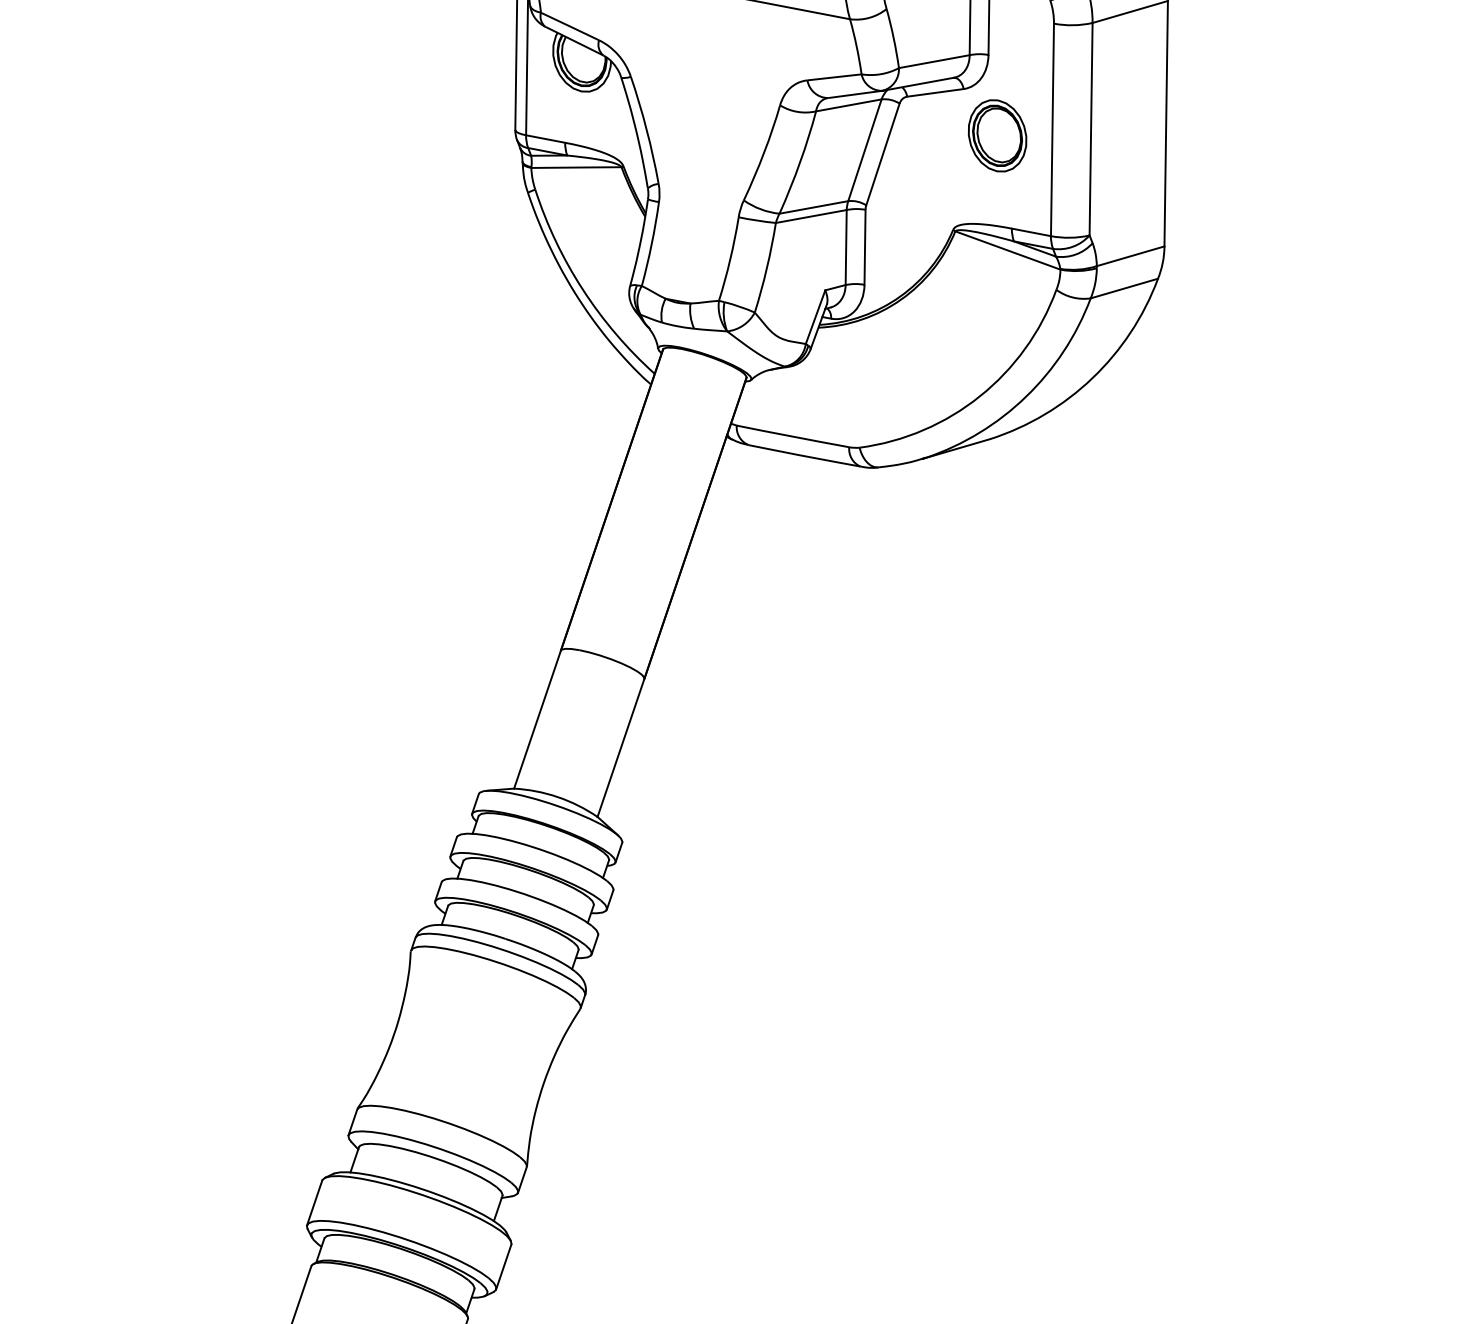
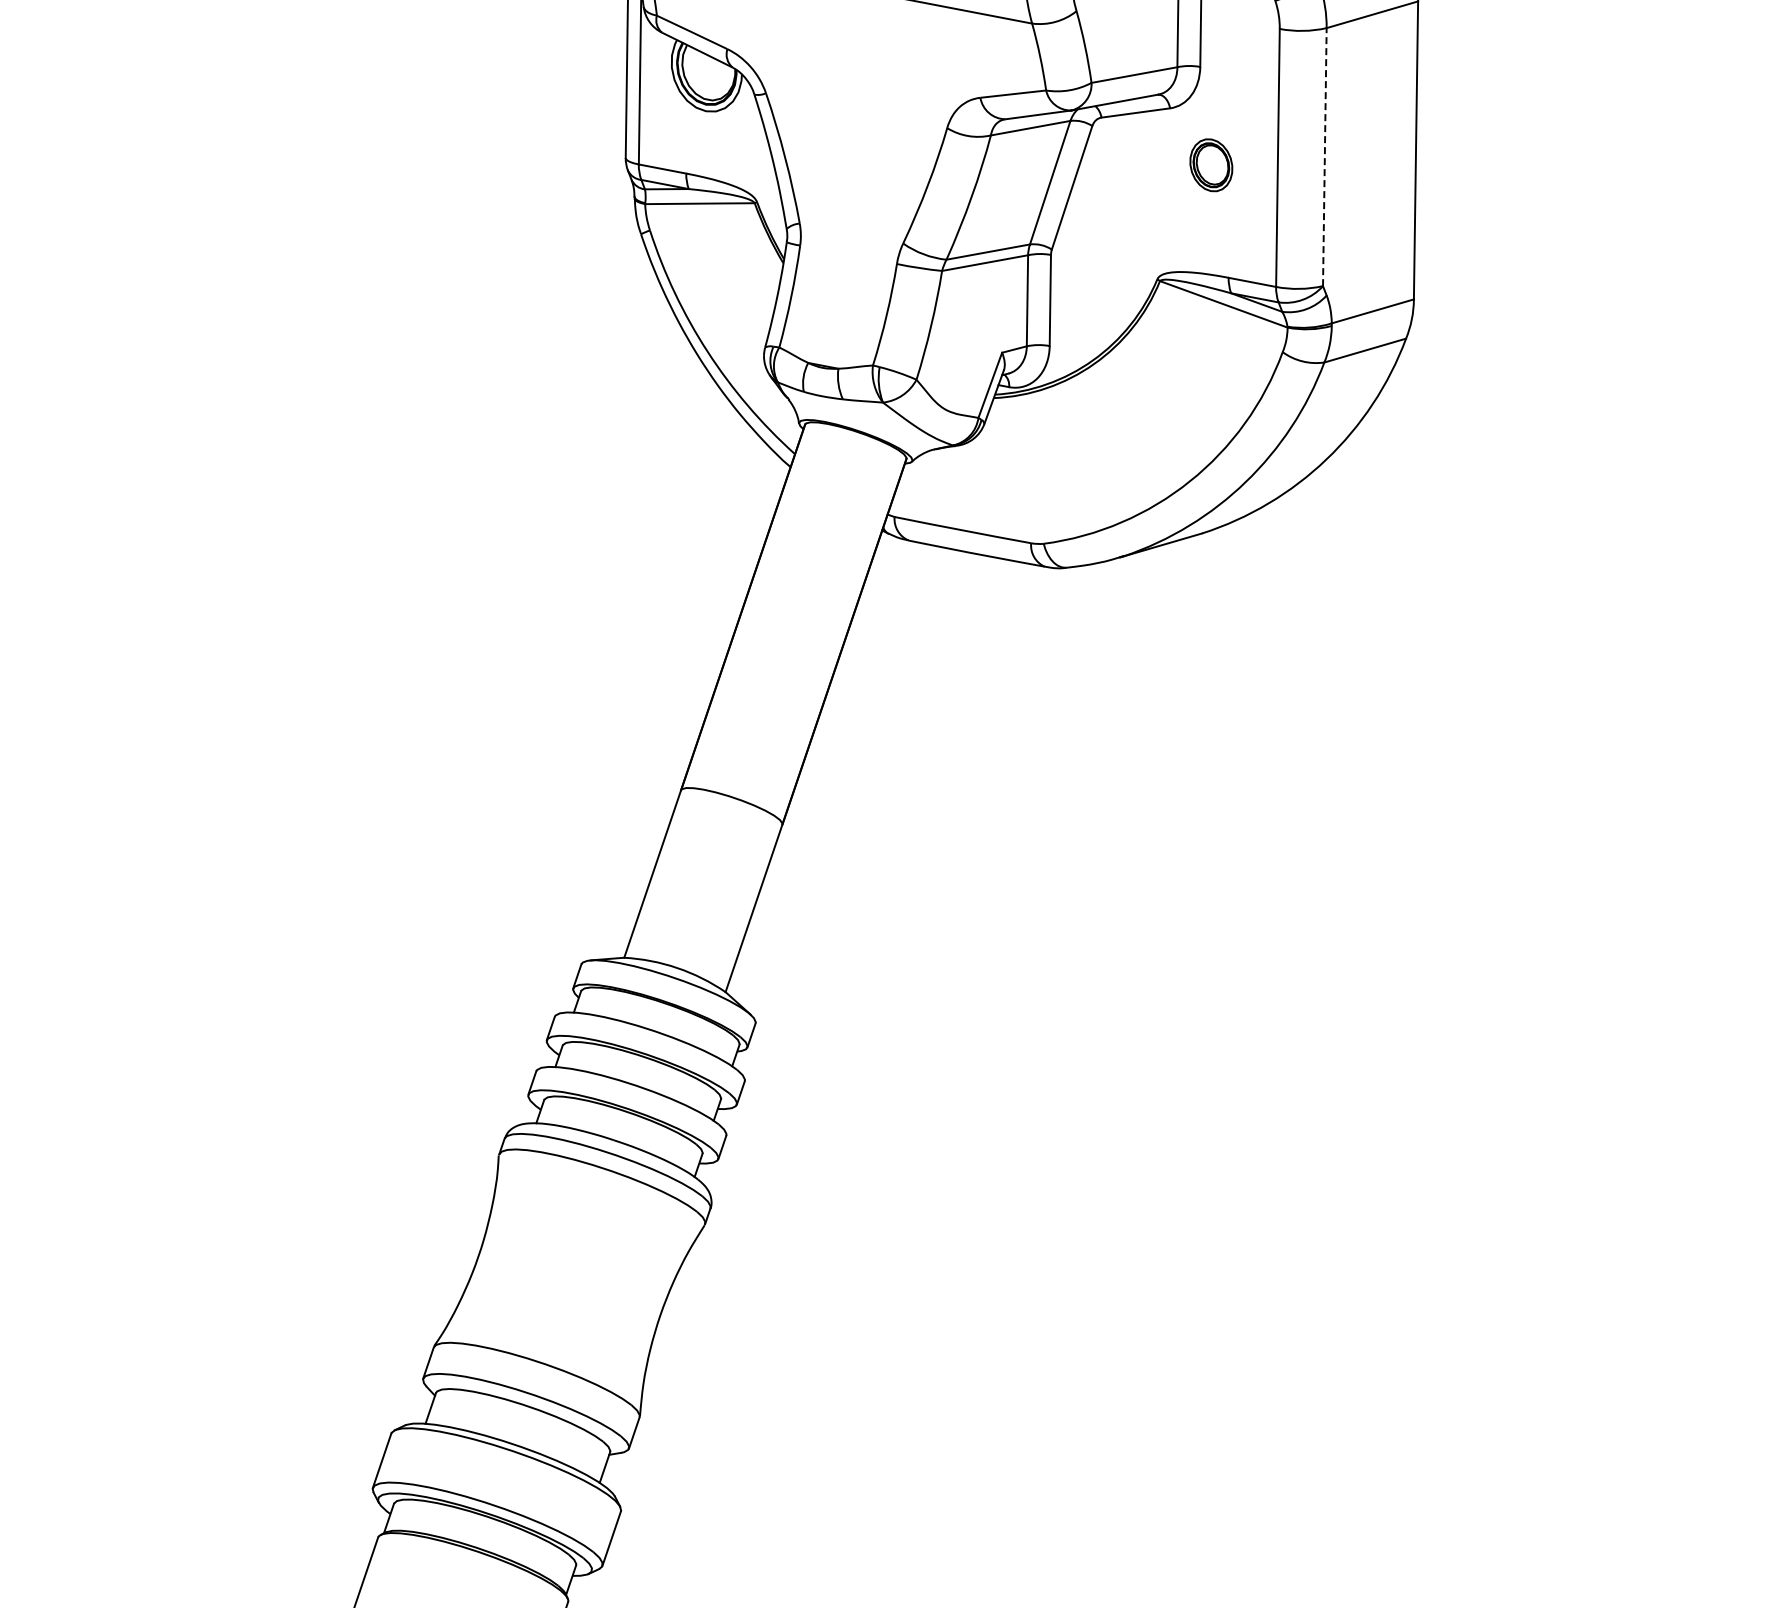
line: (1090, 128) -> (1324, 156), solid -> dashed
part: (997, 136) -> (1211, 165), size x0.6

